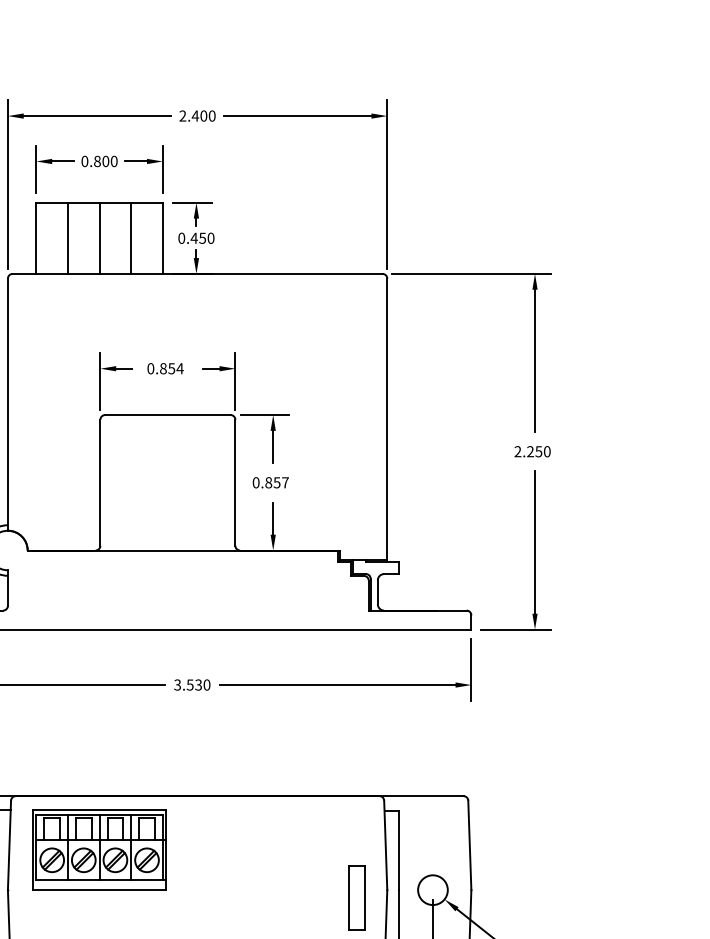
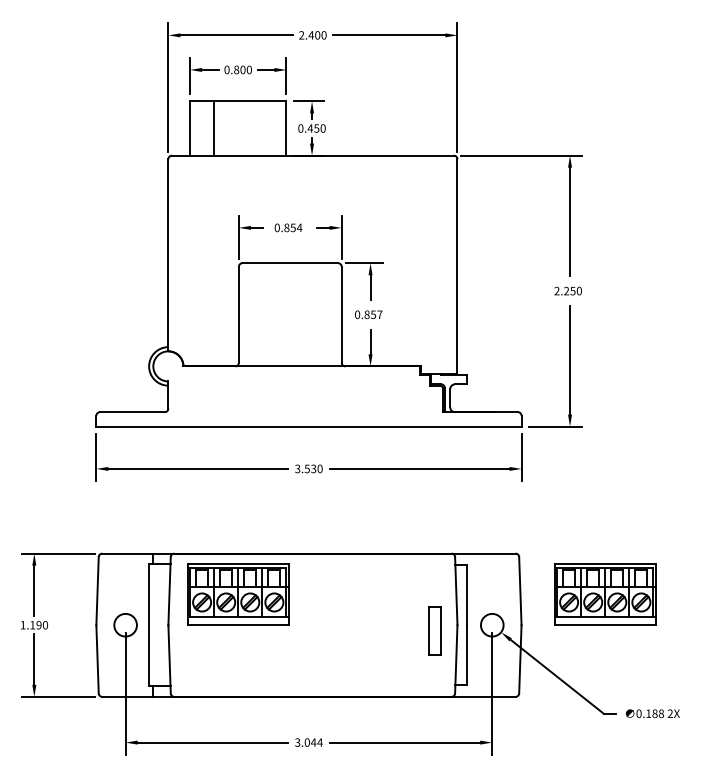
line: (99, 238) -> (238, 128), removed
line: (131, 238) -> (262, 128), removed
part: (581, 849) -> (605, 594), added

